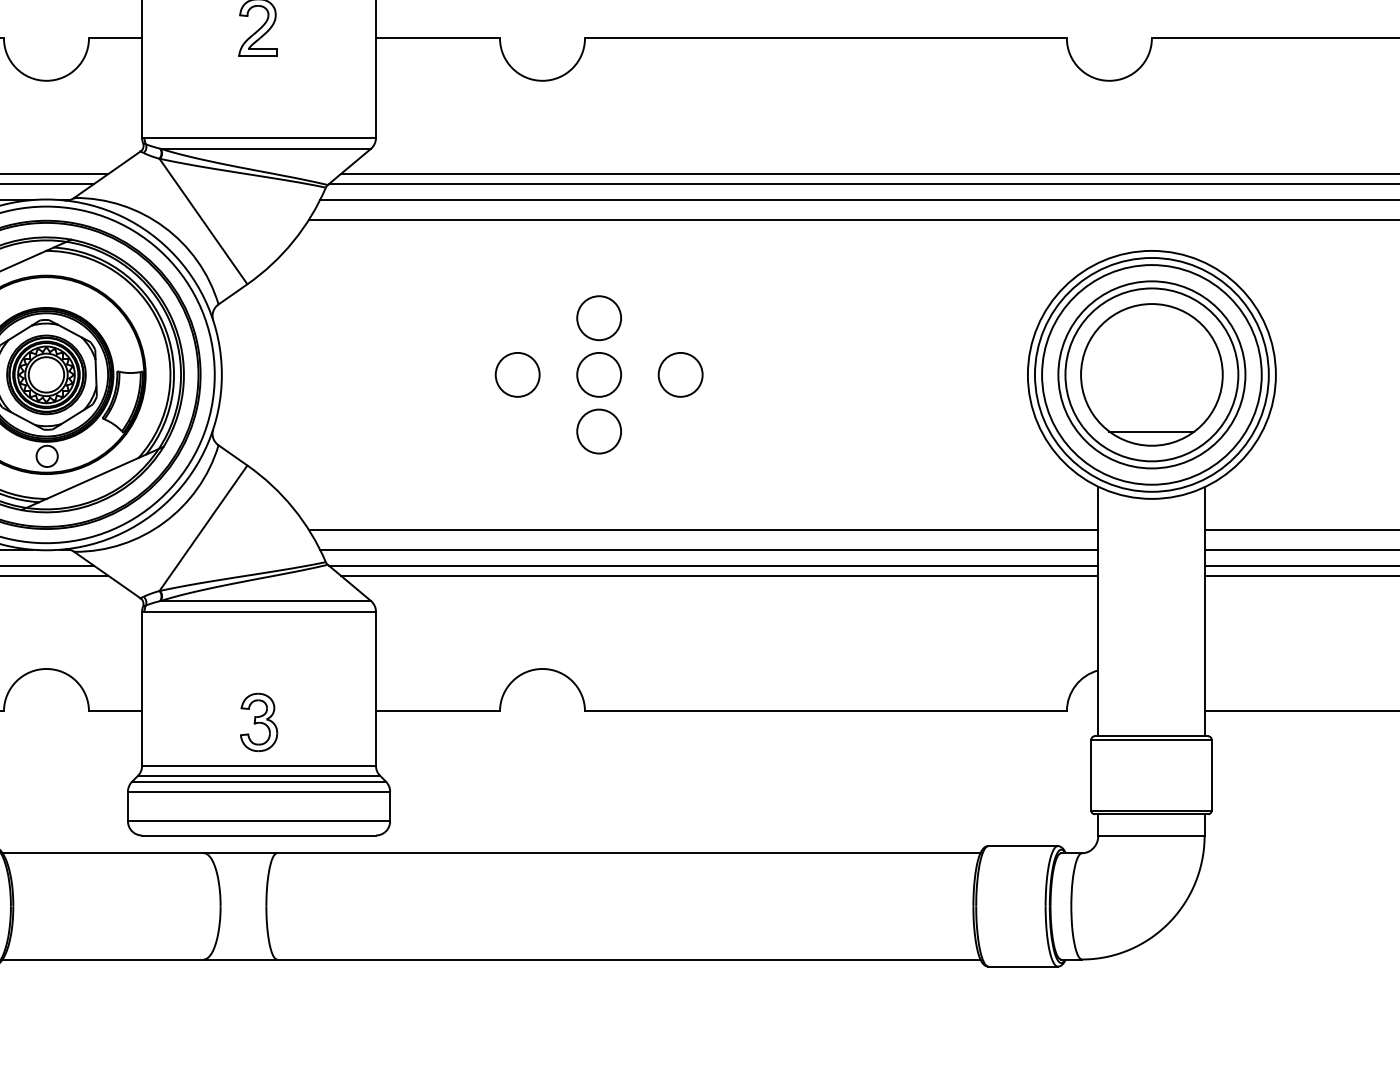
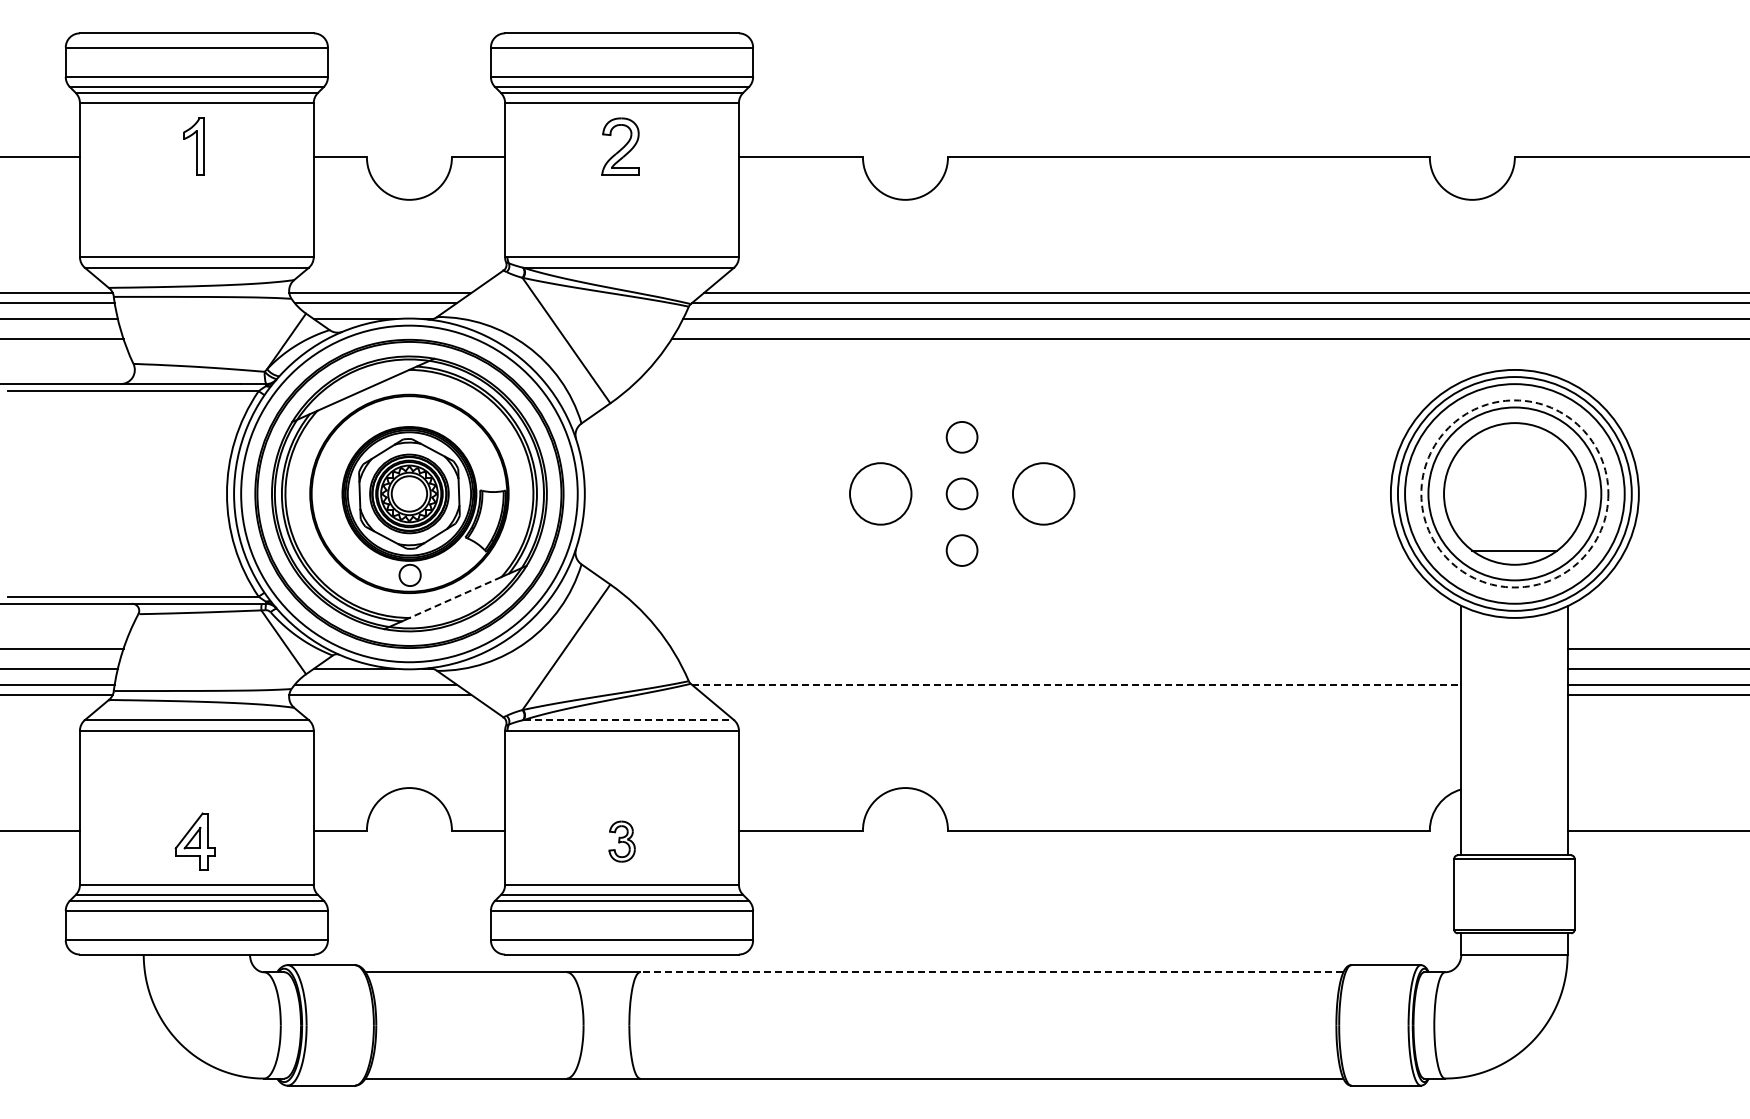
circle: (598, 318) -> (961, 437), size x0.7
circle: (517, 374) -> (880, 493), size x1.4
circle: (598, 374) -> (961, 493), size x0.7
circle: (680, 374) -> (1043, 493), size x1.4
circle: (1151, 374) -> (1514, 493), solid -> dashed
circle: (598, 431) -> (961, 550), size x0.7
line: (92, 478) -> (455, 597), solid -> dashed
line: (703, 529) -> (1066, 648), removed
line: (709, 549) -> (1072, 668), removed
line: (713, 565) -> (1076, 684), solid -> dashed
line: (719, 575) -> (1082, 694), removed
line: (266, 601) -> (629, 720), solid -> dashed
part: (259, 722) -> (622, 841), size x0.7
line: (628, 853) -> (991, 972), solid -> dashed

